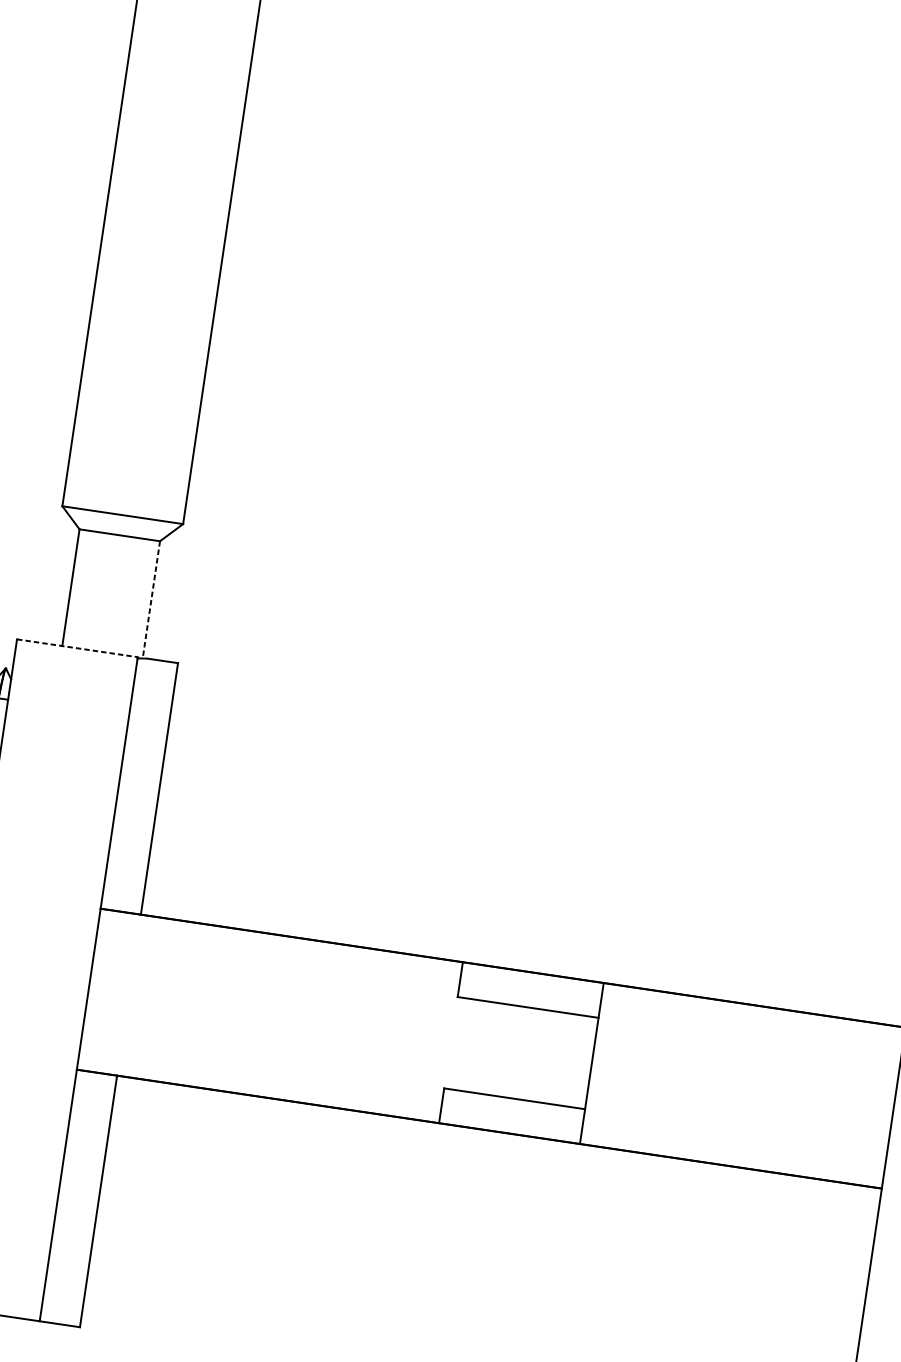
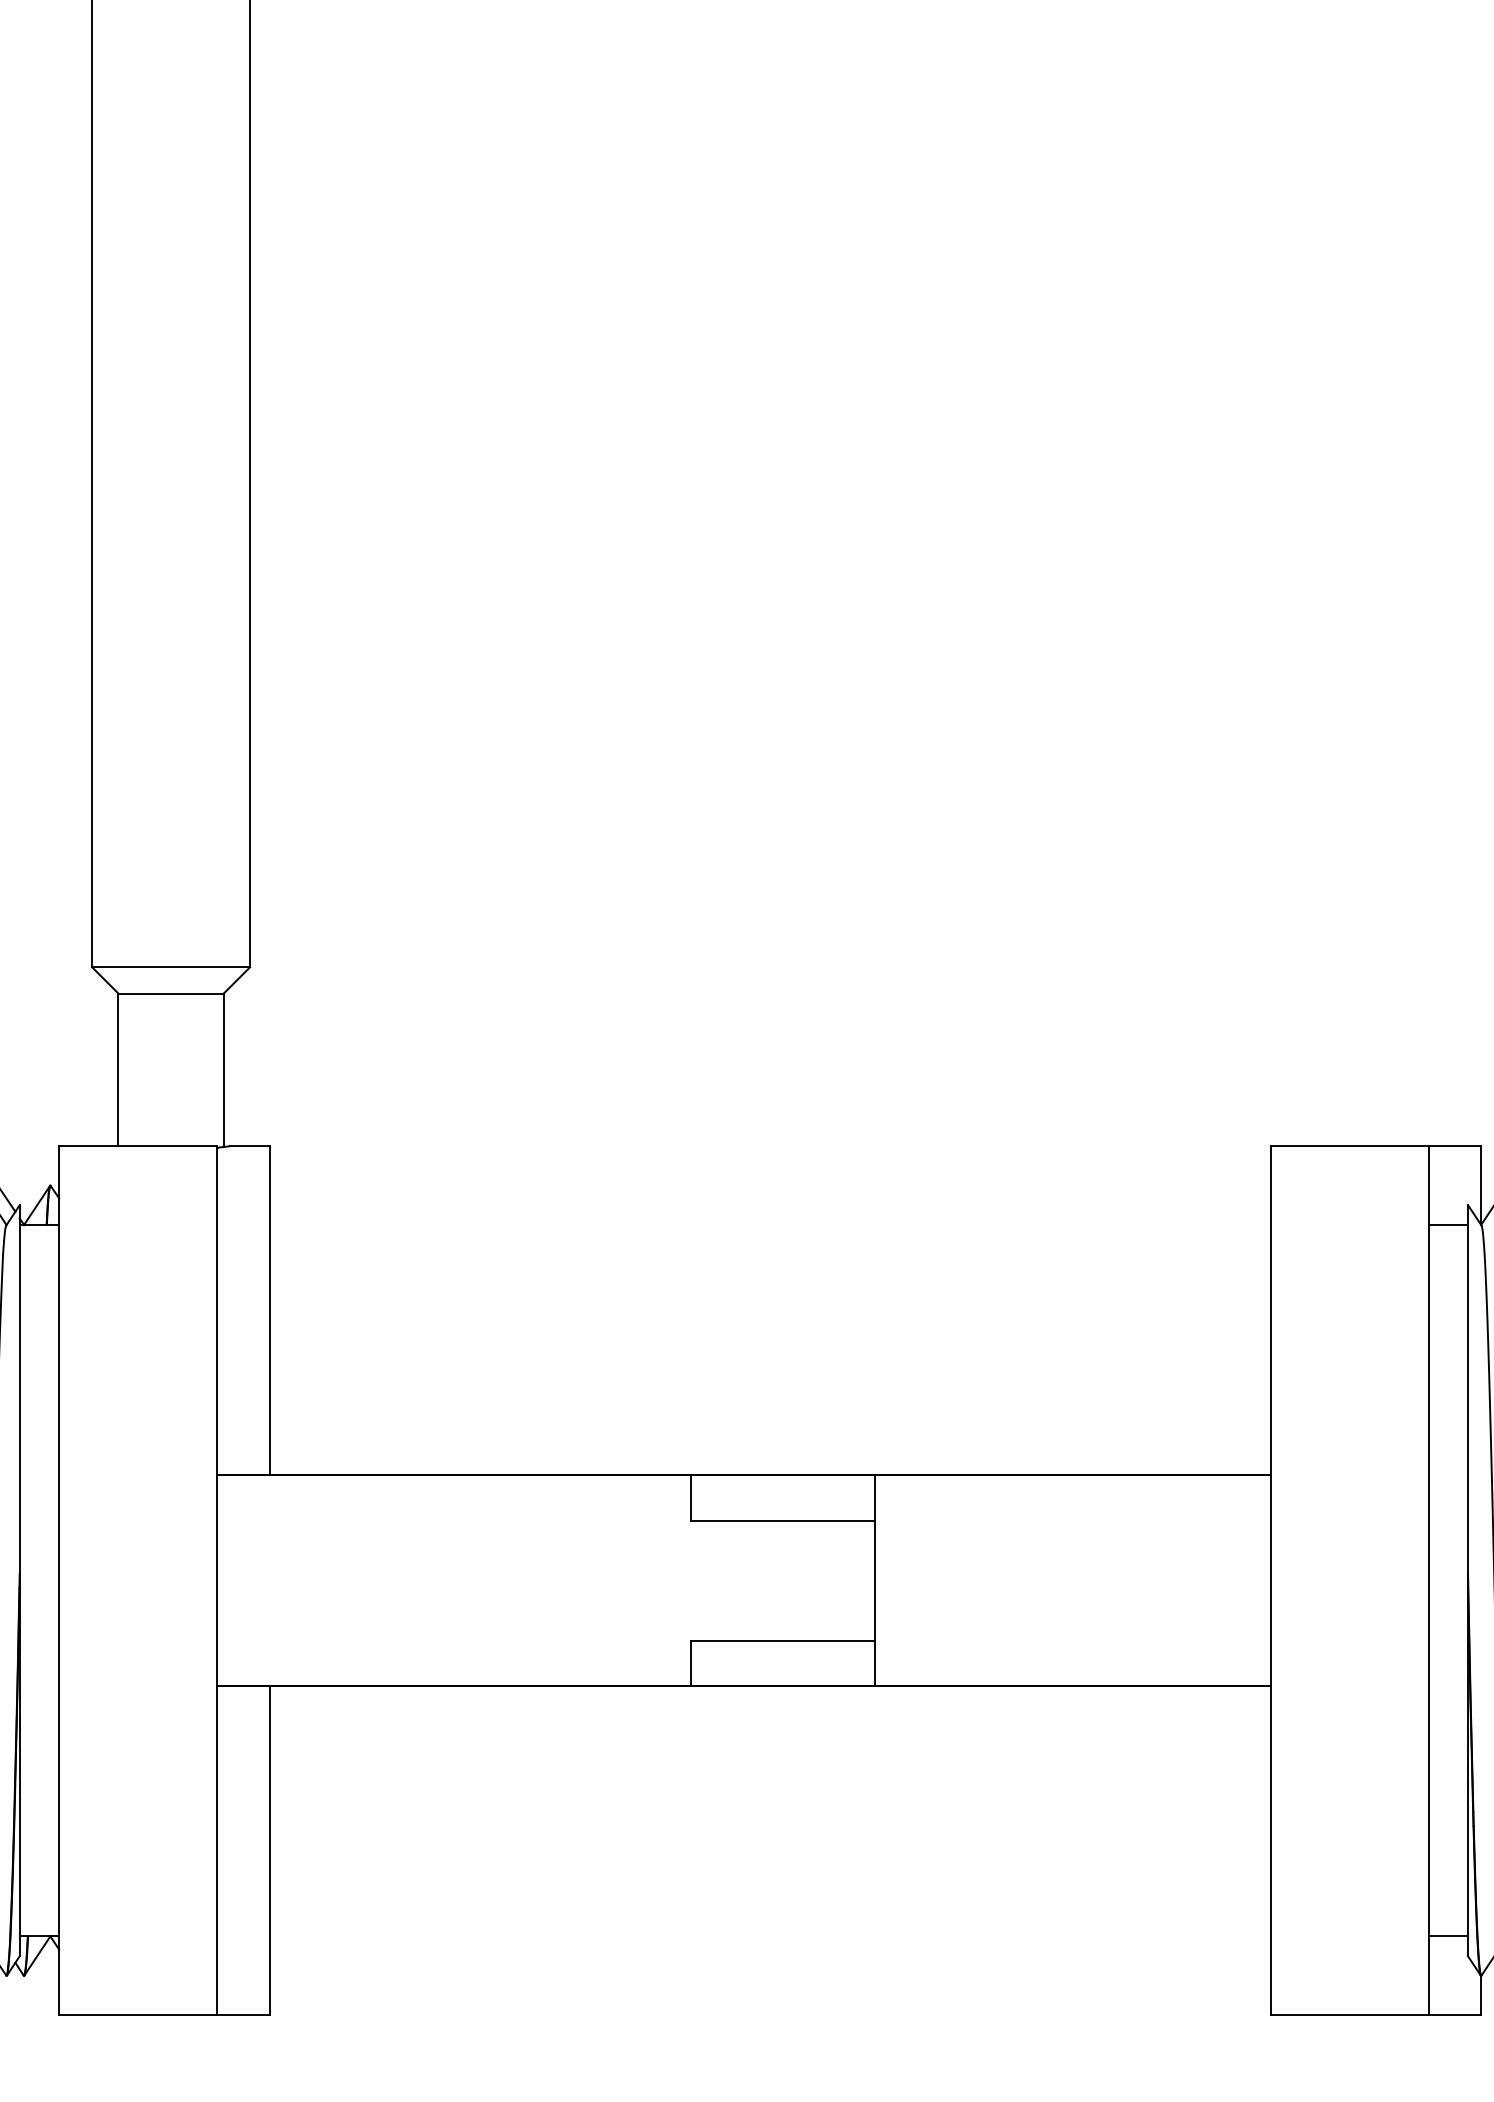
line: (151, 600) -> (223, 1070), dashed -> solid
line: (77, 648) -> (138, 1146), dashed -> solid

